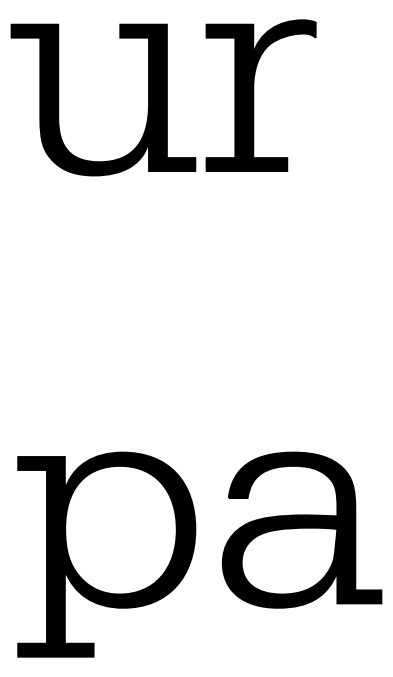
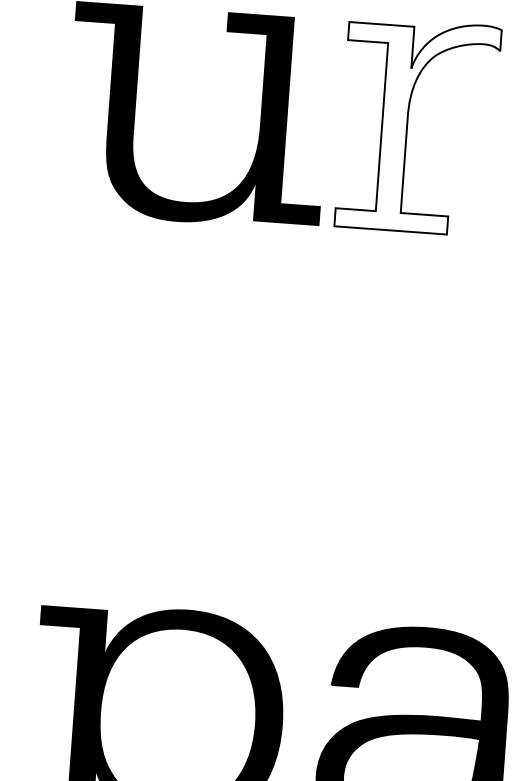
fill: (260, 95) -> (417, 126), removed

